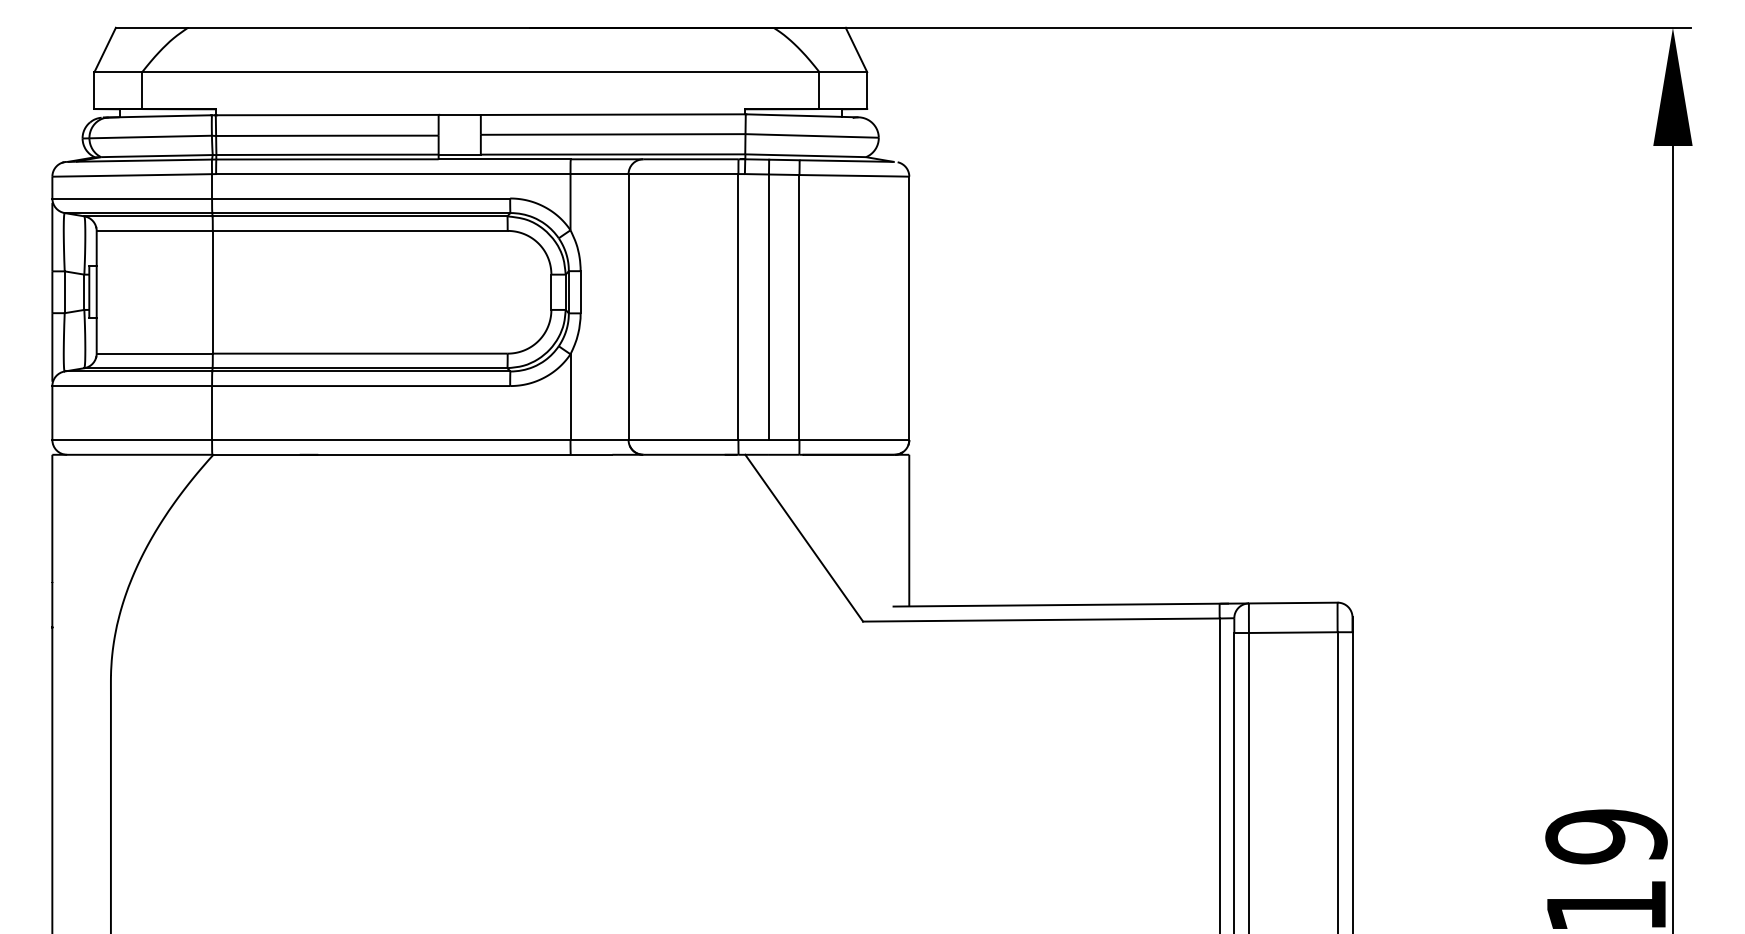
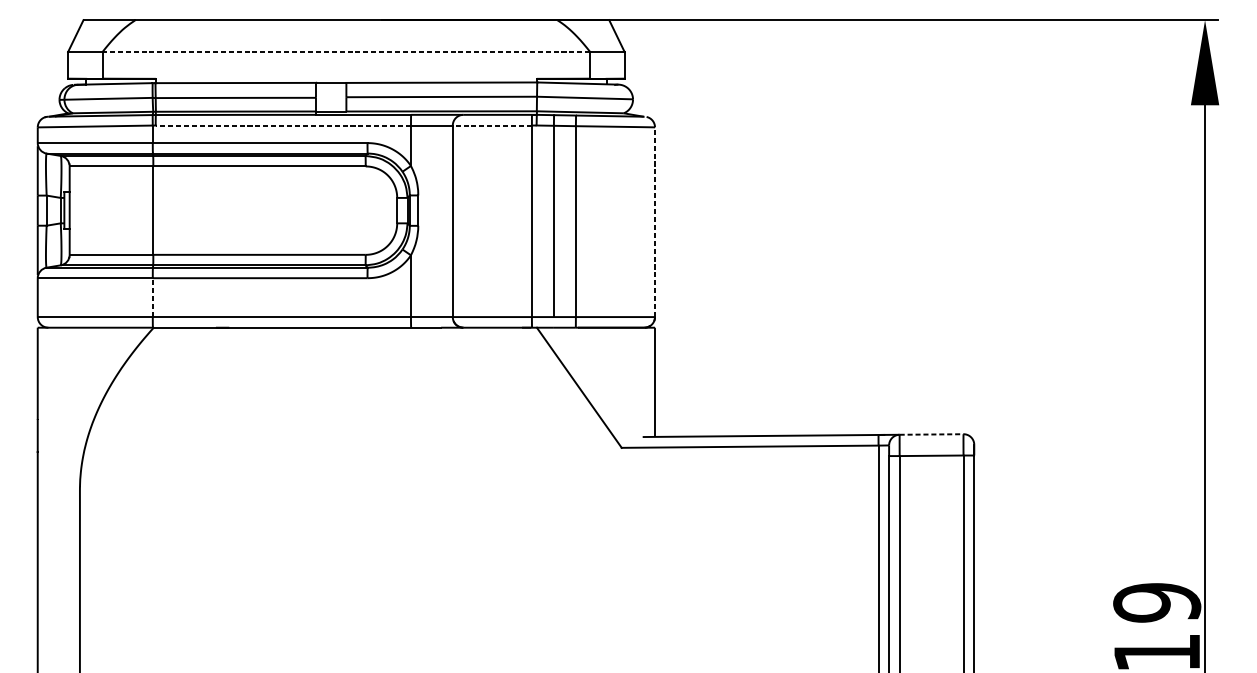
line: (480, 72) -> (346, 52), solid -> dashed
line: (392, 174) -> (282, 125), solid -> dashed
line: (683, 174) -> (492, 125), solid -> dashed
line: (909, 308) -> (655, 222), solid -> dashed
line: (212, 413) -> (153, 297), solid -> dashed
line: (1293, 603) -> (931, 434), solid -> dashed

